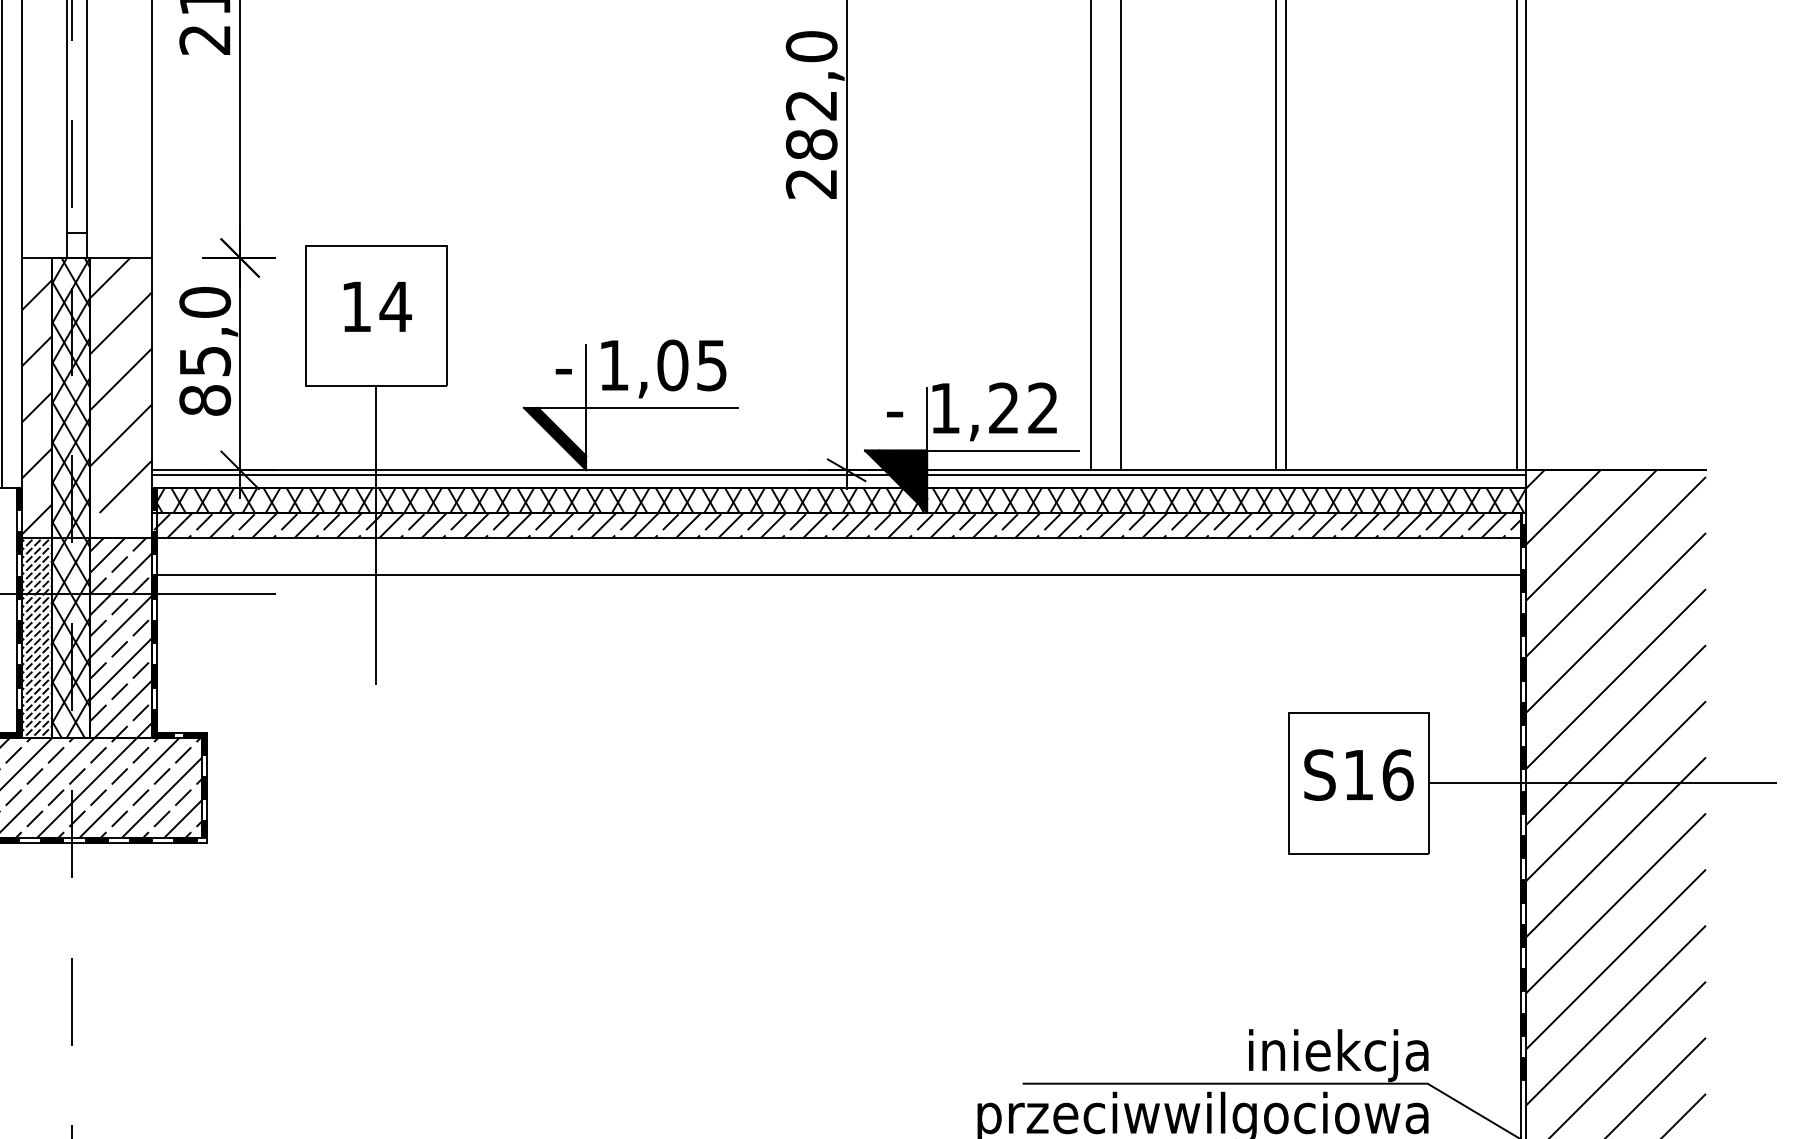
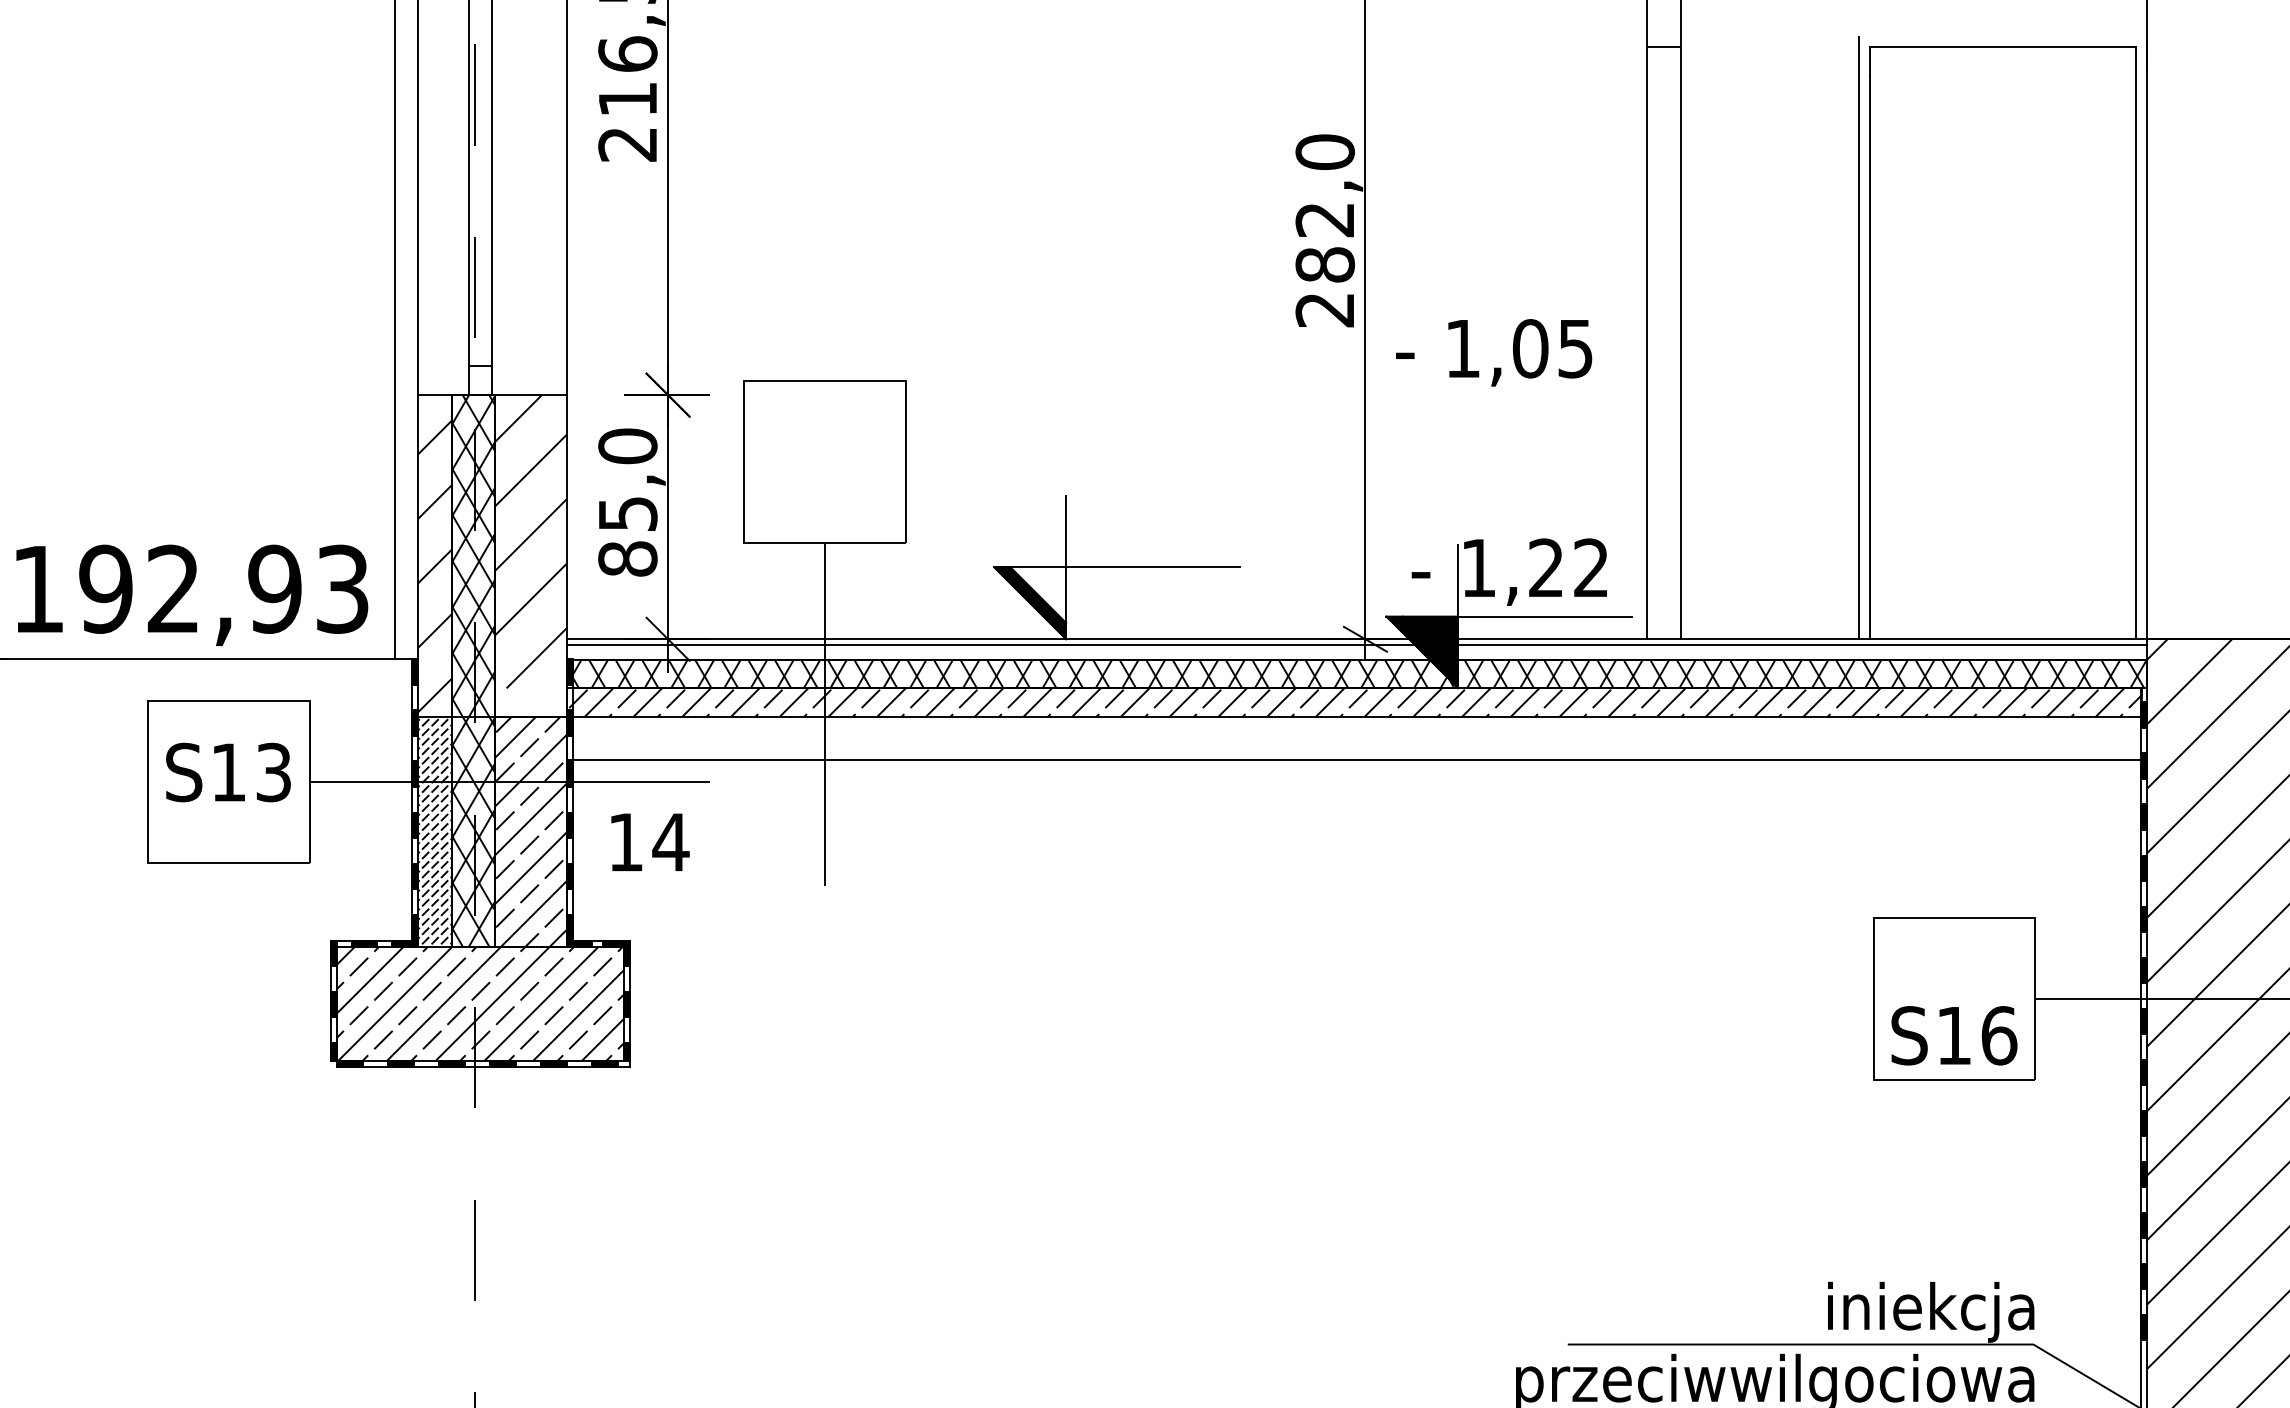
text: (377, 306) -> (650, 841), moved
text: (641, 368) -> (1494, 352), moved
text: (1359, 774) -> (1954, 1035), moved

